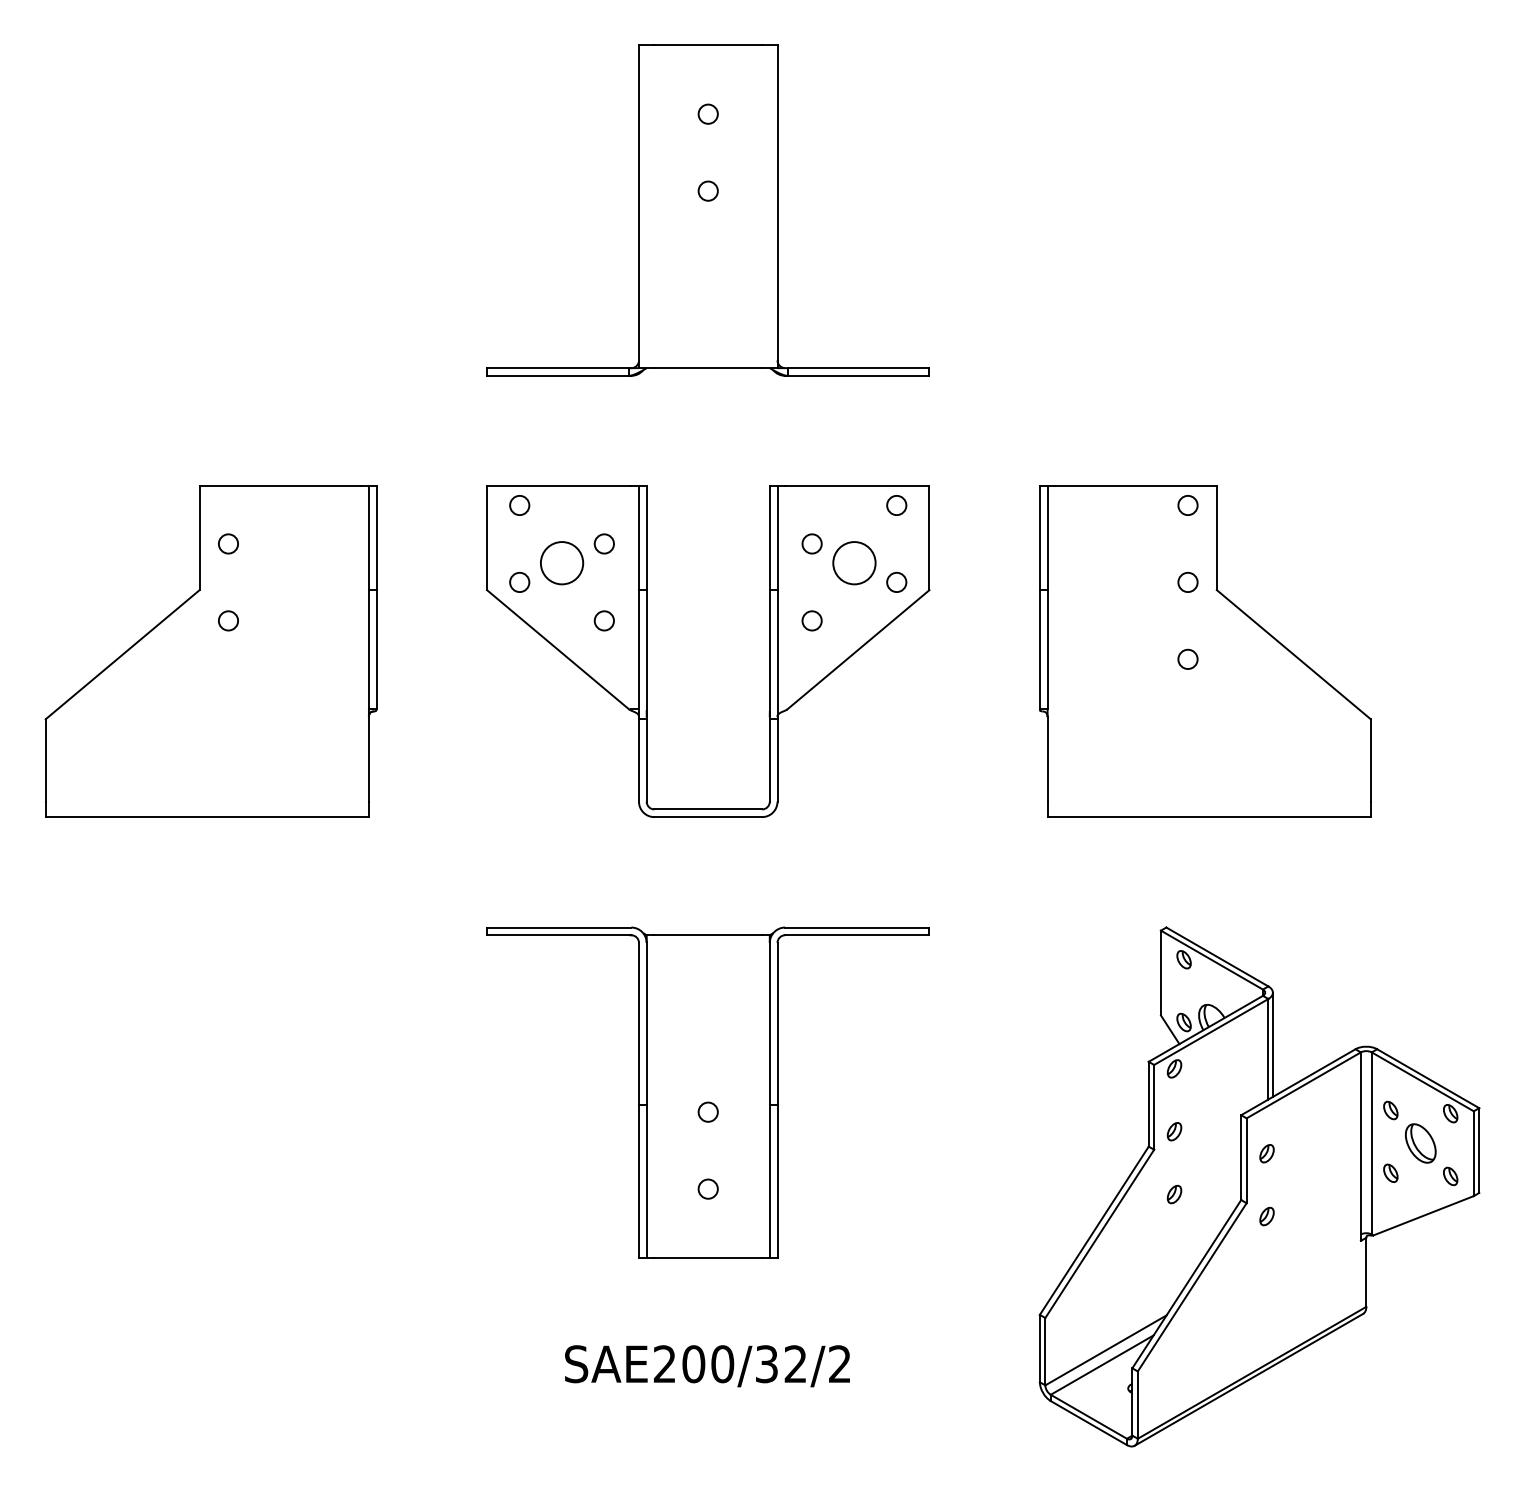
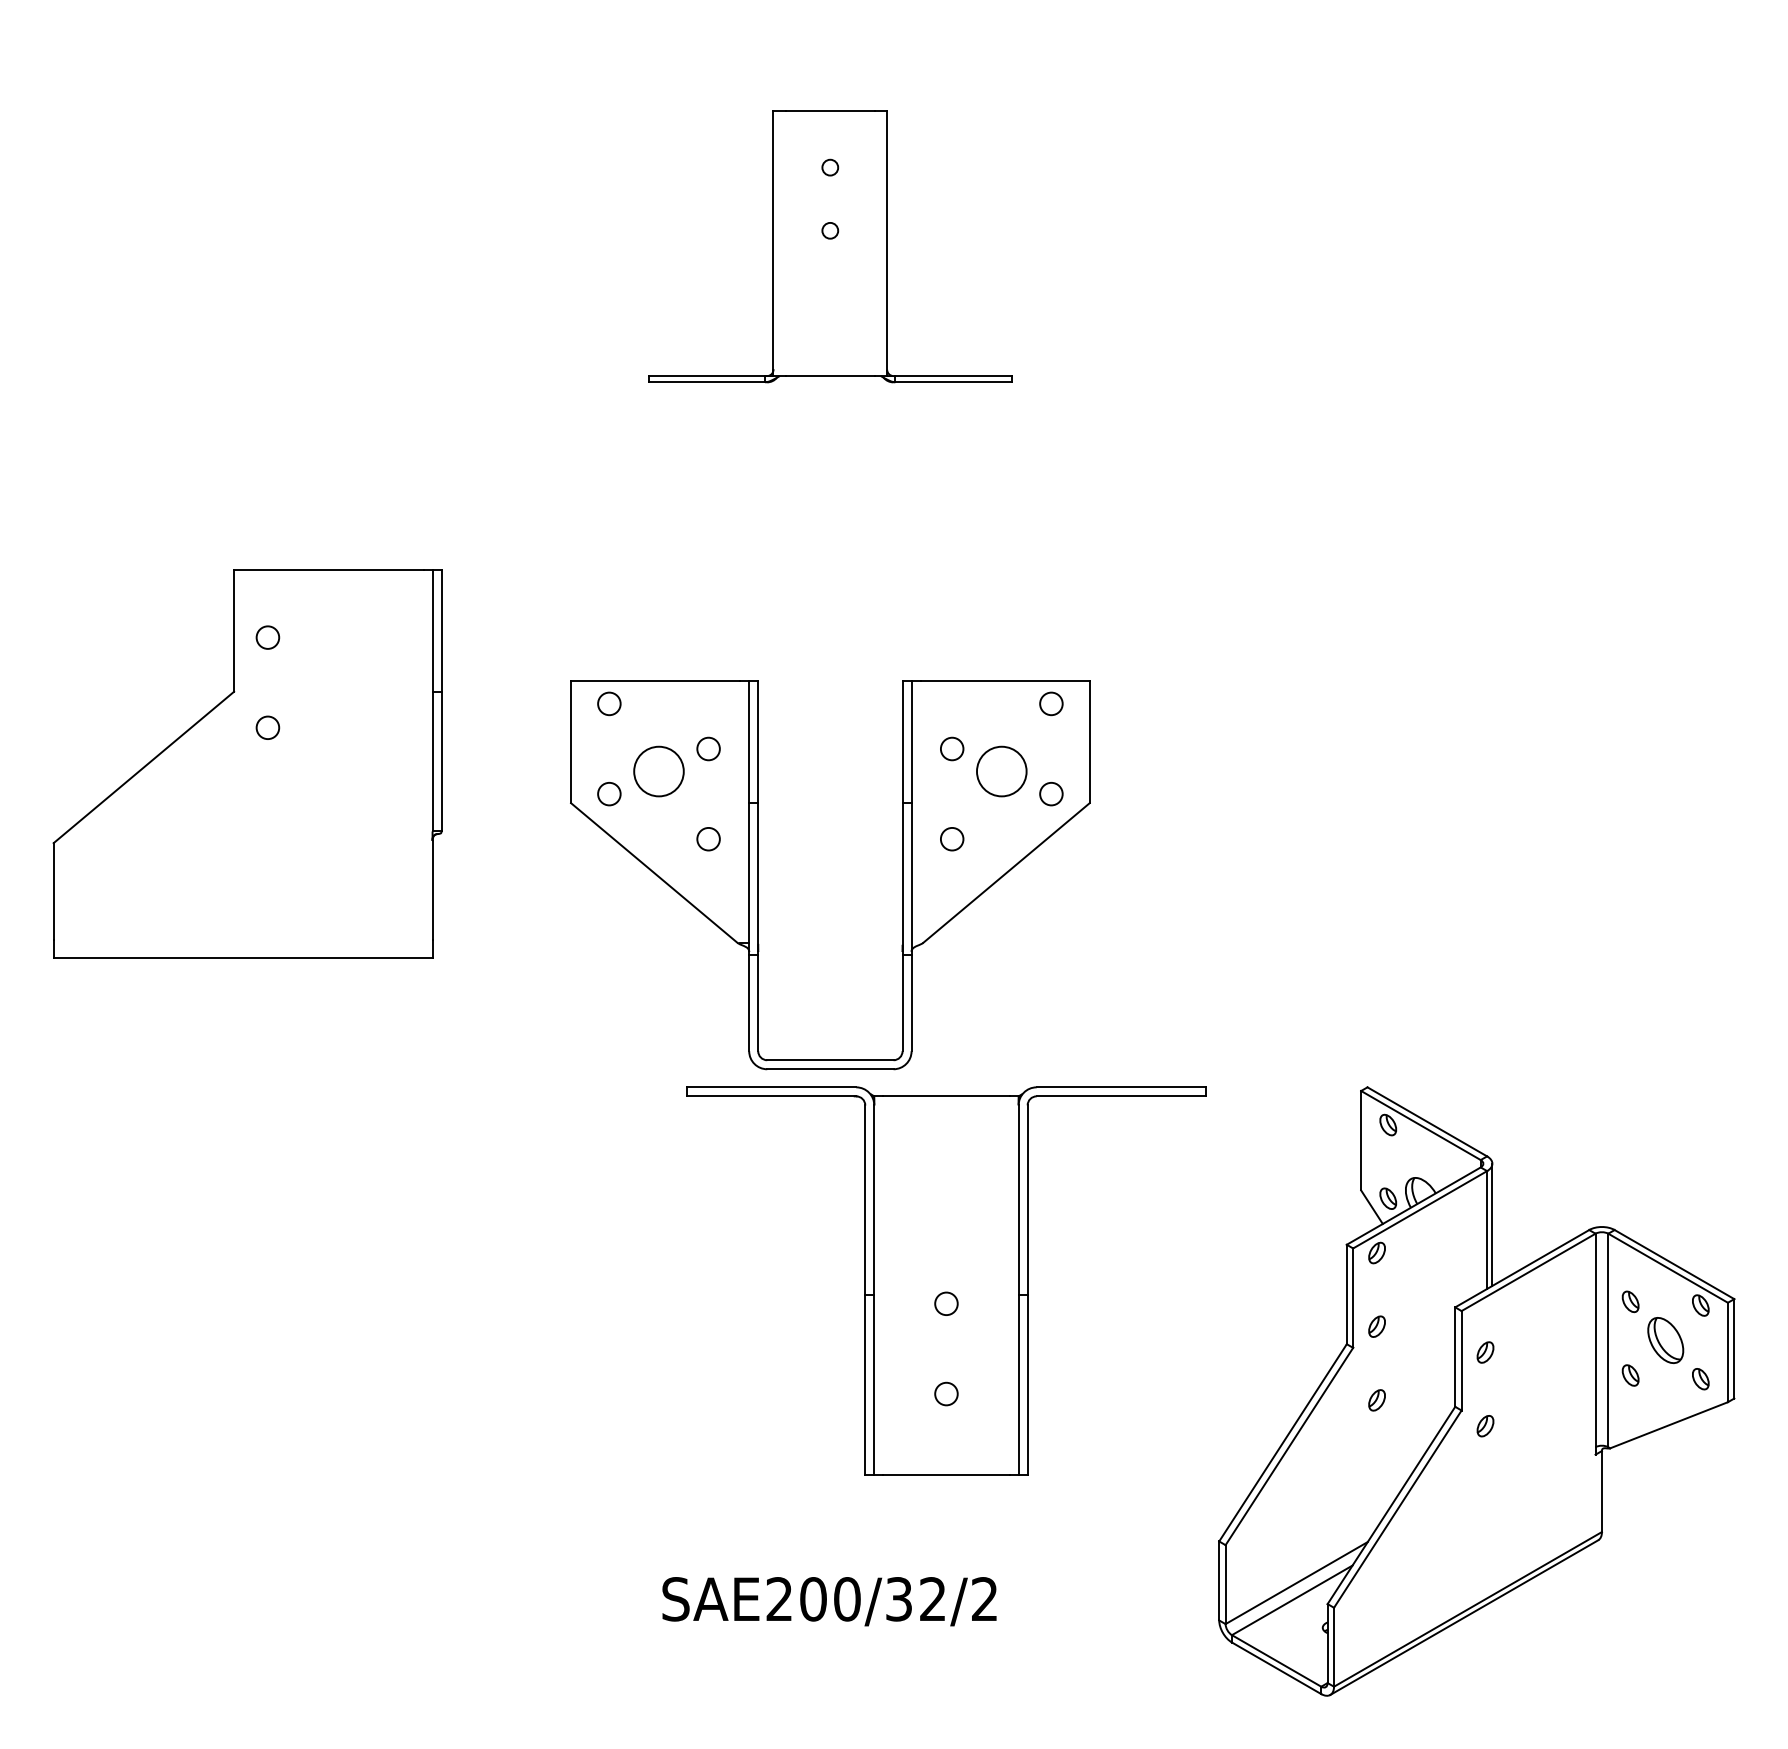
part: (707, 210) -> (829, 246), size x0.7
part: (647, 651) -> (759, 875), moved
part: (1205, 651) -> (1413, 763), removed
part: (707, 1092) -> (945, 1280), moved

